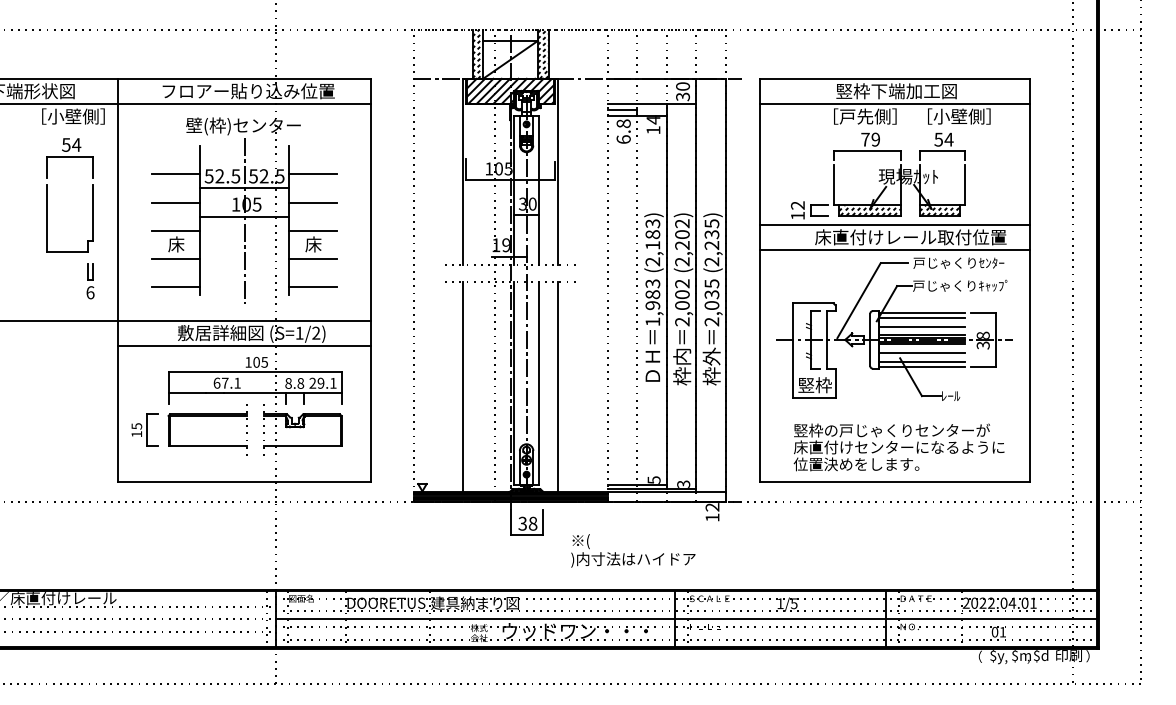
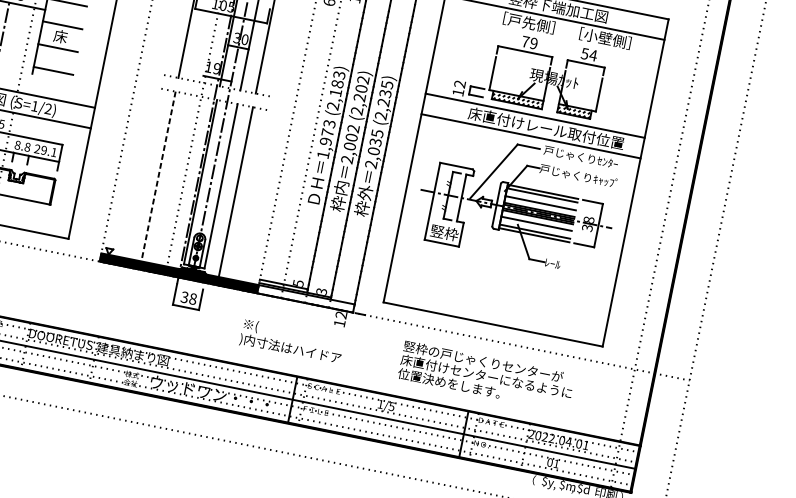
text: (652, 294) -> (327, 132), 1,983 -> 1,973
line: (462, 386) -> (158, 176), solid -> dashed
text: (898, 447) -> (485, 376), moved
text: (633, 550) -> (292, 341), moved

